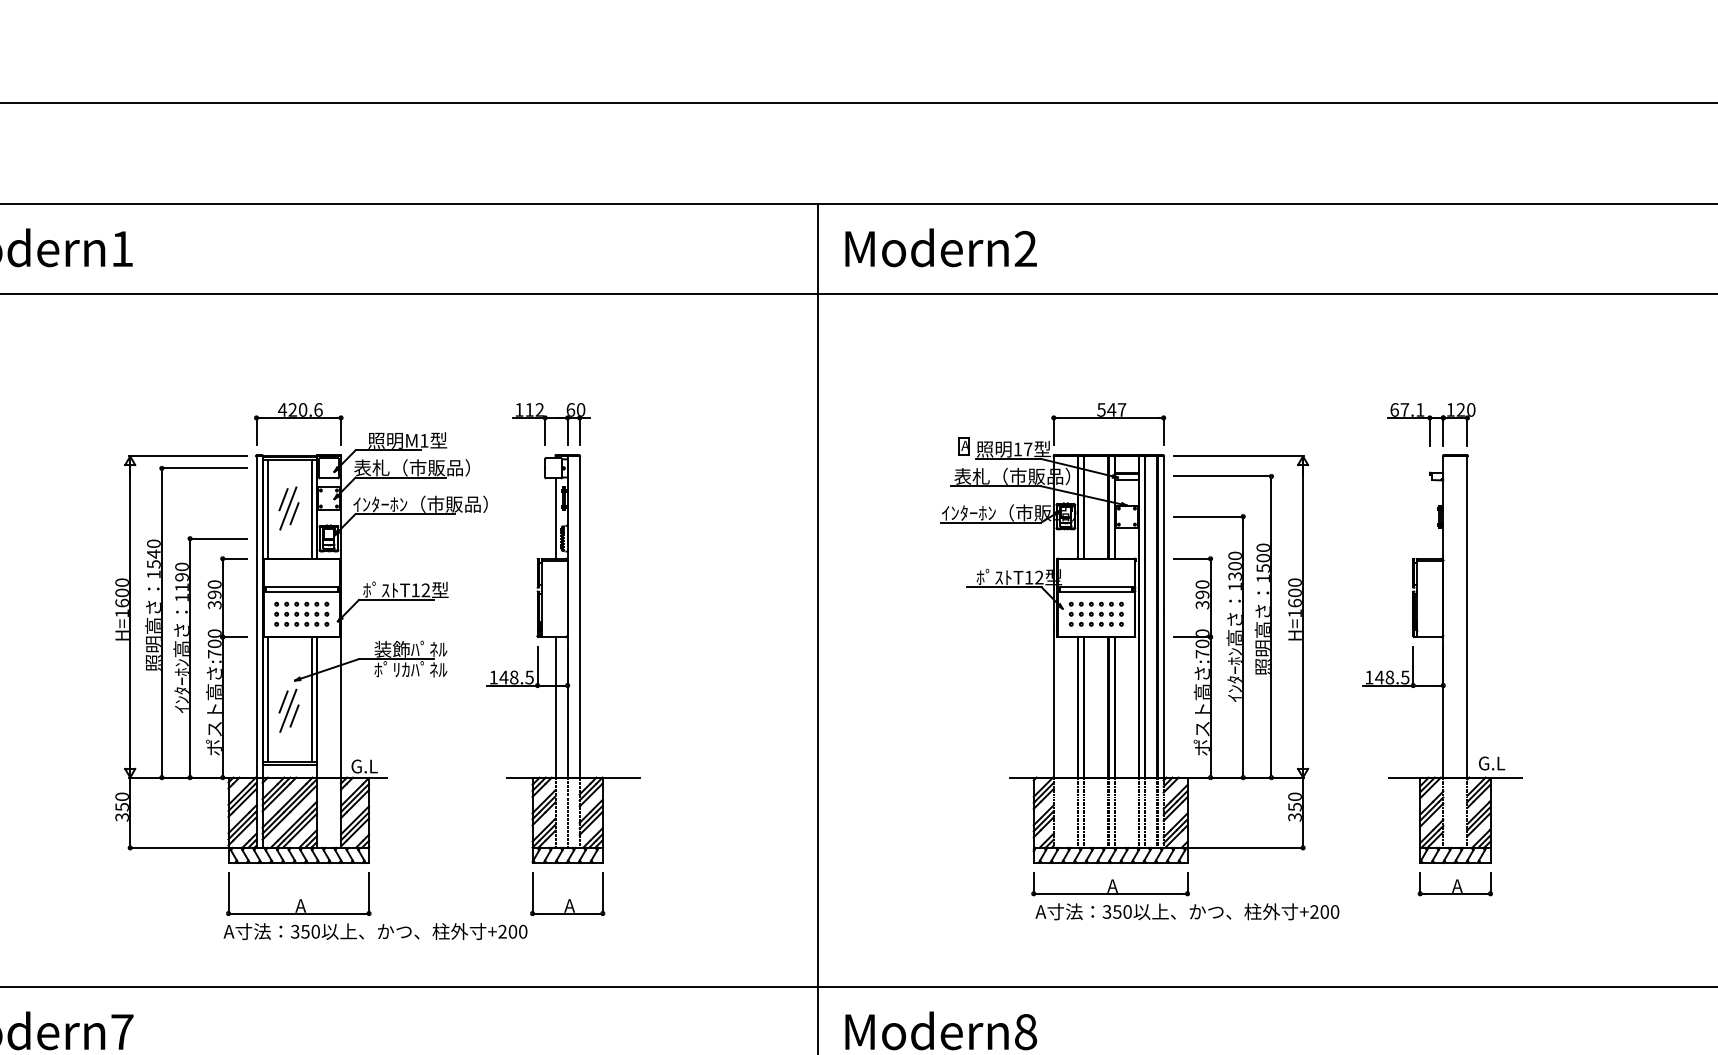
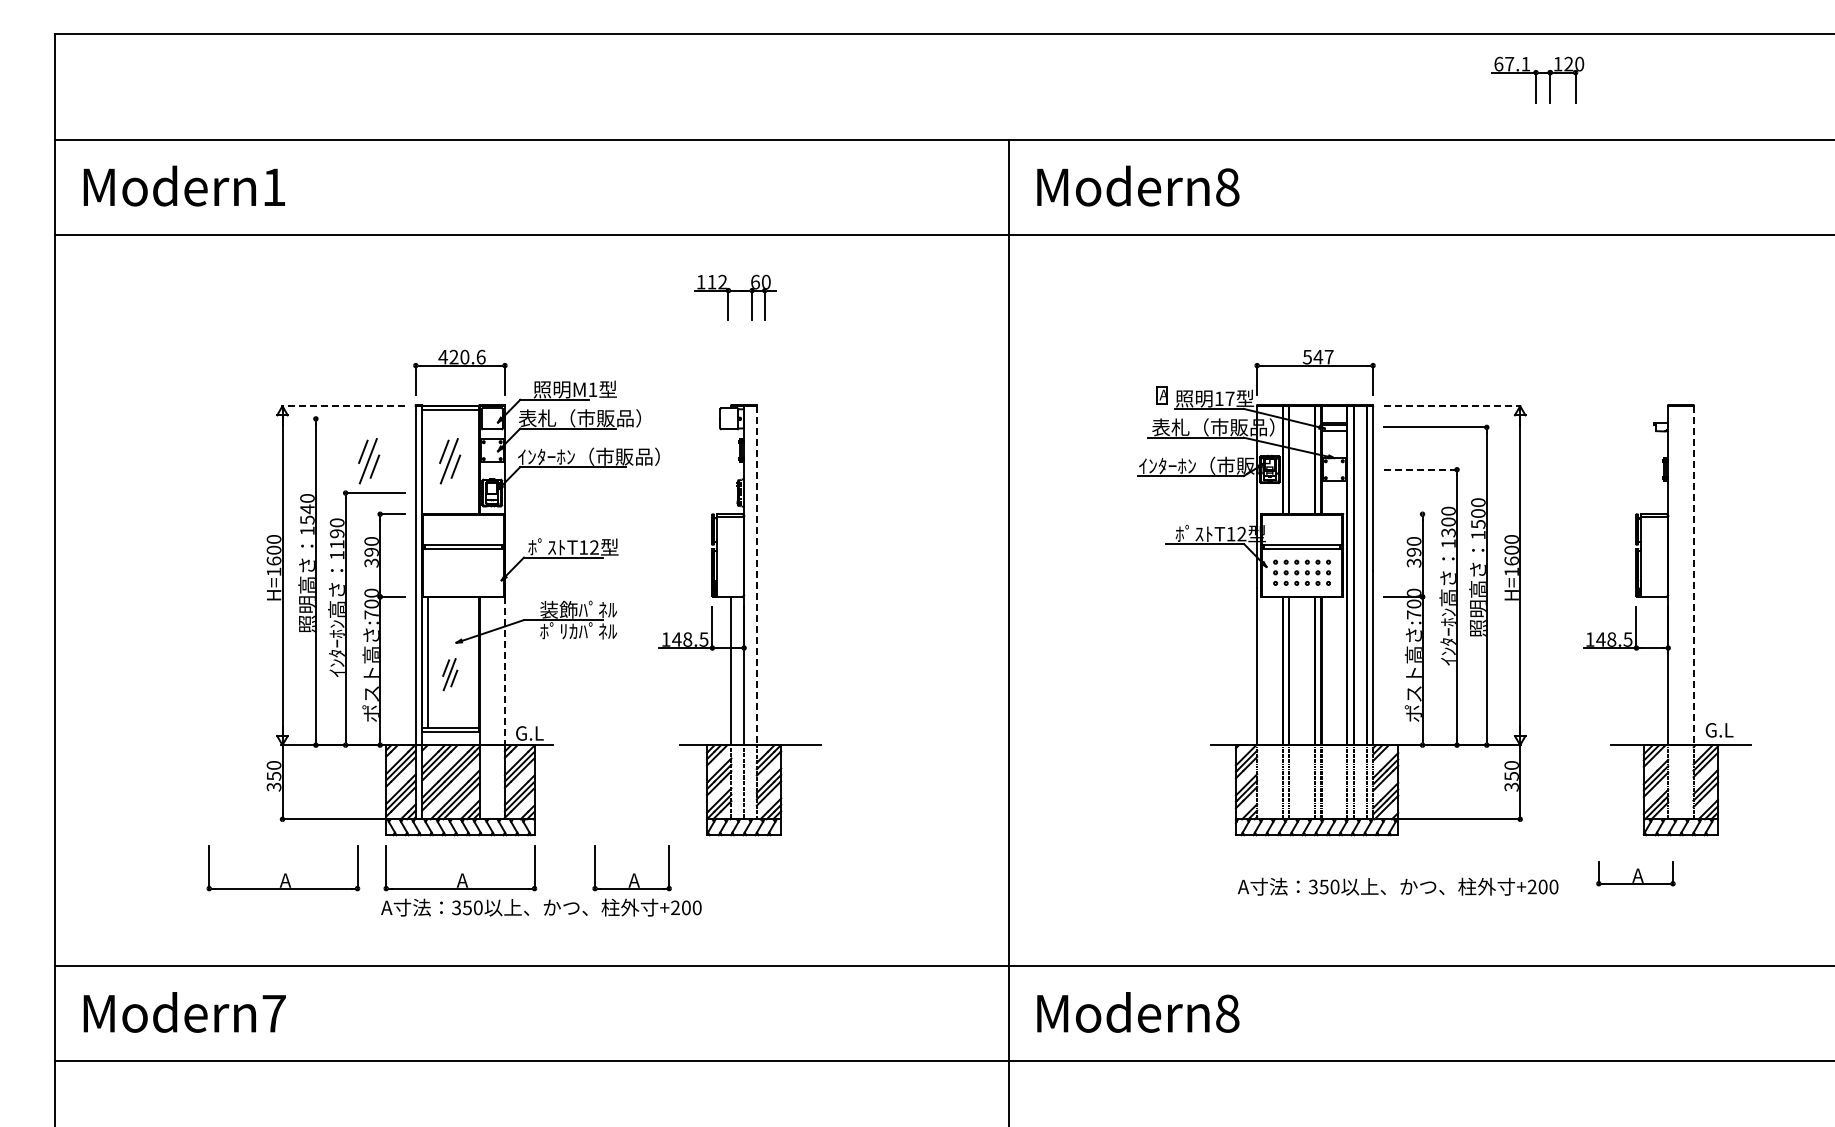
text: (1025, 249) -> (1227, 187), Modern2 -> Modern8
part: (551, 424) -> (735, 297), moved
part: (1431, 424) -> (1537, 79), moved
line: (188, 456) -> (343, 406), solid -> dashed
line: (1238, 456) -> (1452, 406), solid -> dashed
line: (203, 468) -> (359, 418), removed
part: (212, 508) -> (369, 461), added
line: (267, 509) -> (427, 462), removed
line: (312, 509) -> (474, 462), removed
line: (1209, 516) -> (1421, 469), solid -> dashed
line: (555, 518) -> (731, 471), removed
line: (1192, 559) -> (1403, 514), removed
part: (301, 613) -> (463, 572), removed
line: (579, 616) -> (756, 575), solid -> dashed
line: (1467, 616) -> (1693, 575), solid -> dashed
line: (312, 699) -> (474, 662), removed
line: (340, 707) -> (504, 671), solid -> dashed
part: (289, 710) -> (450, 674), size x0.7
part: (1110, 884) -> (1316, 857), removed
part: (1454, 884) -> (1635, 873), moved
part: (131, 894) -> (283, 868), added
part: (567, 894) -> (631, 868), moved

